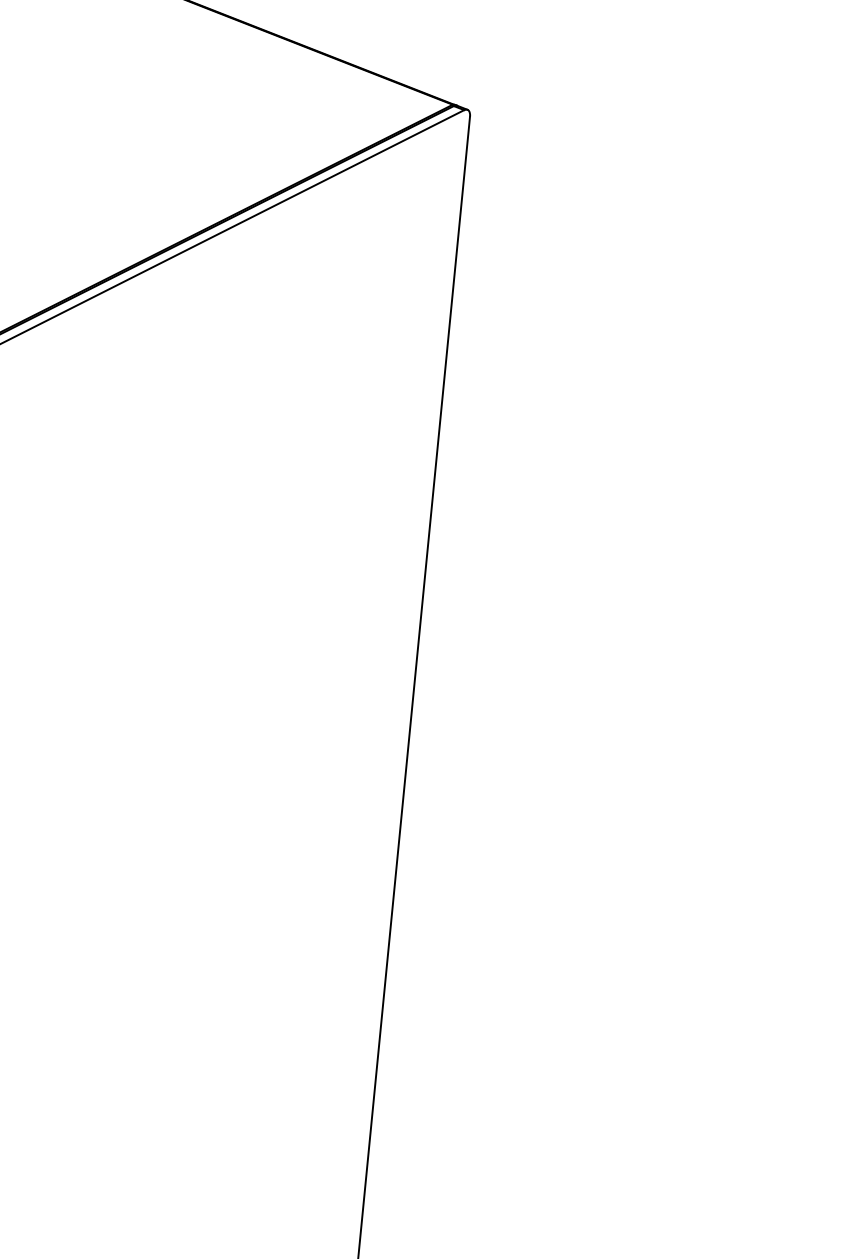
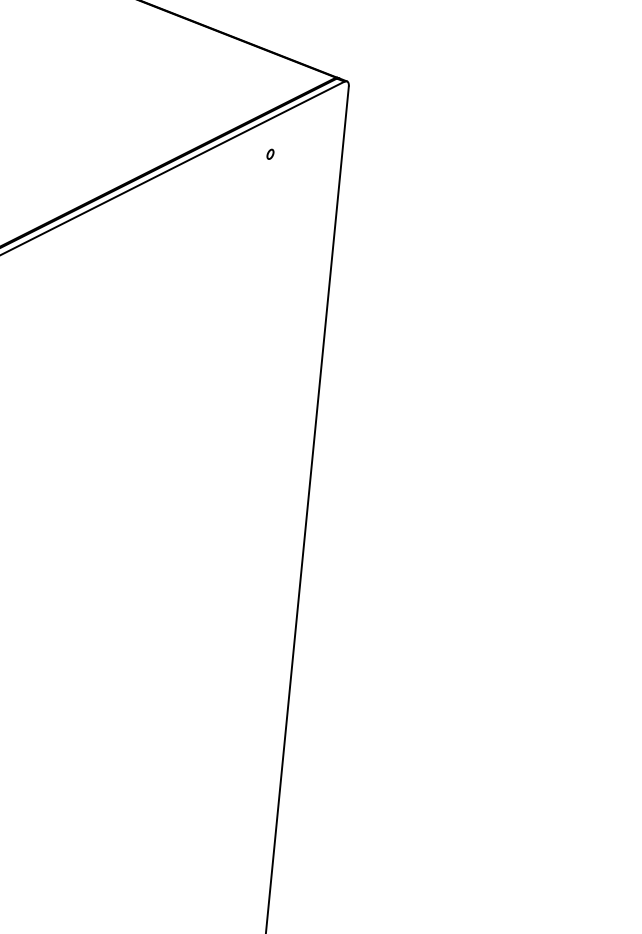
part: (364, 206) -> (270, 153), added

